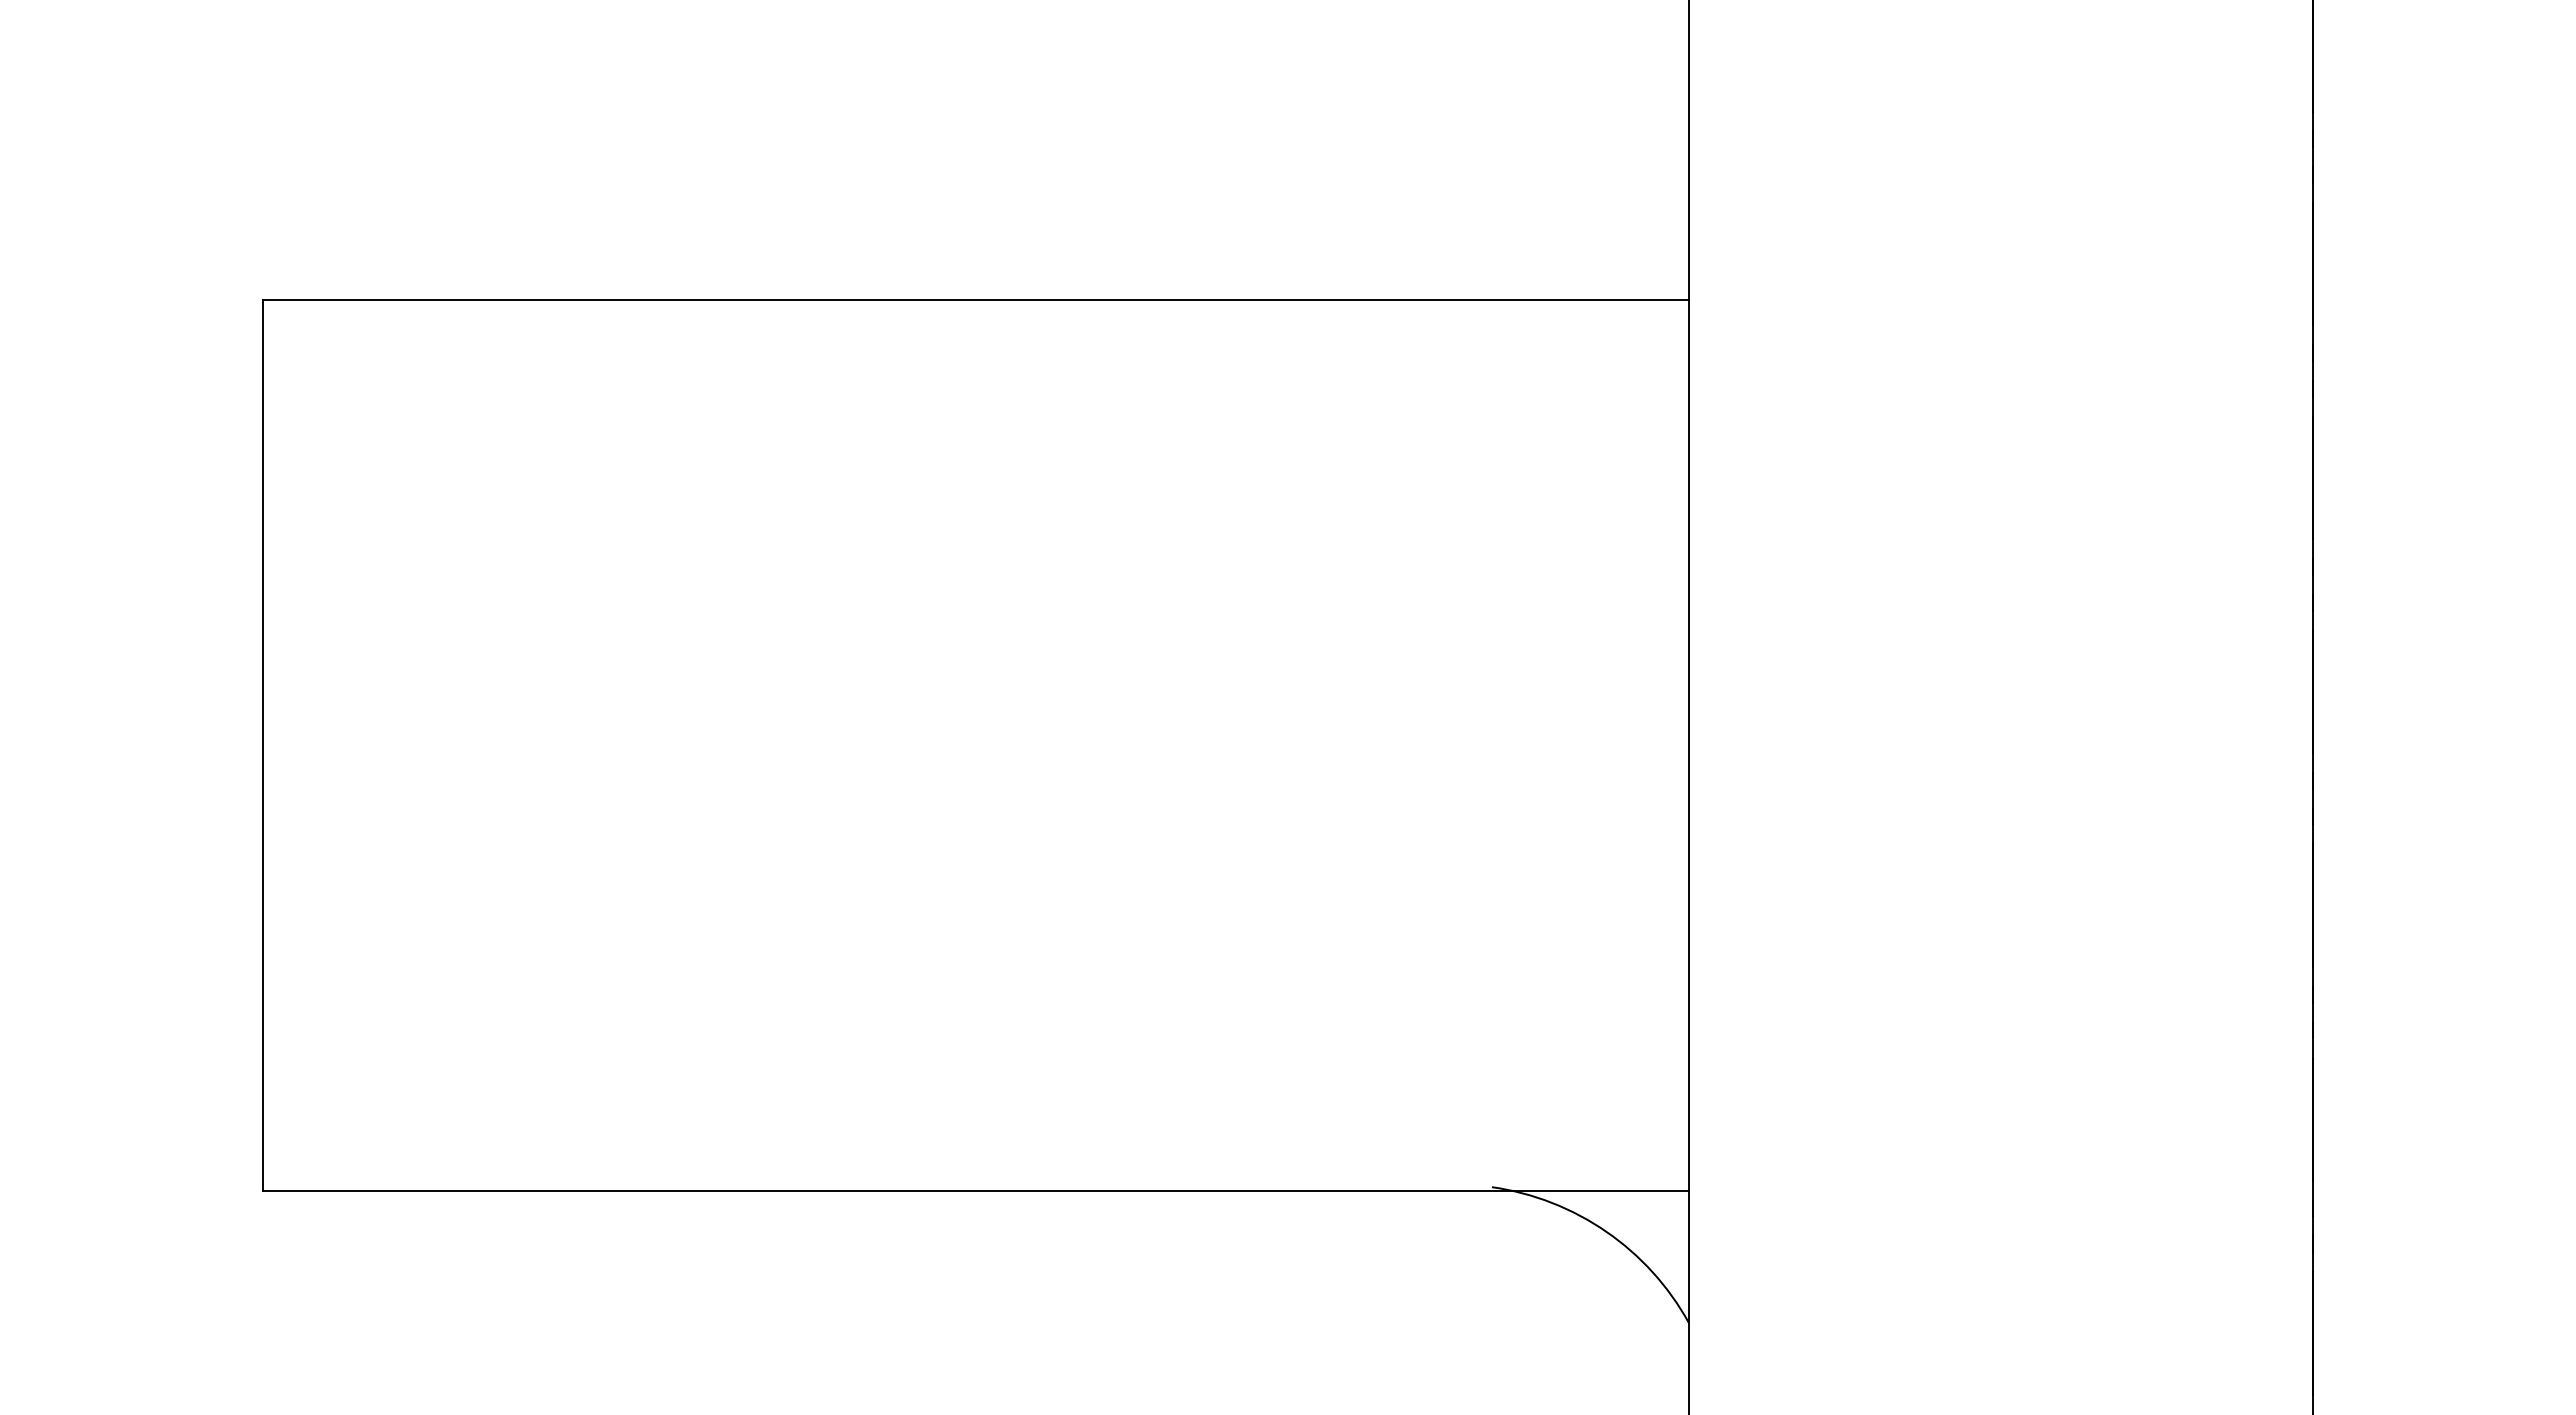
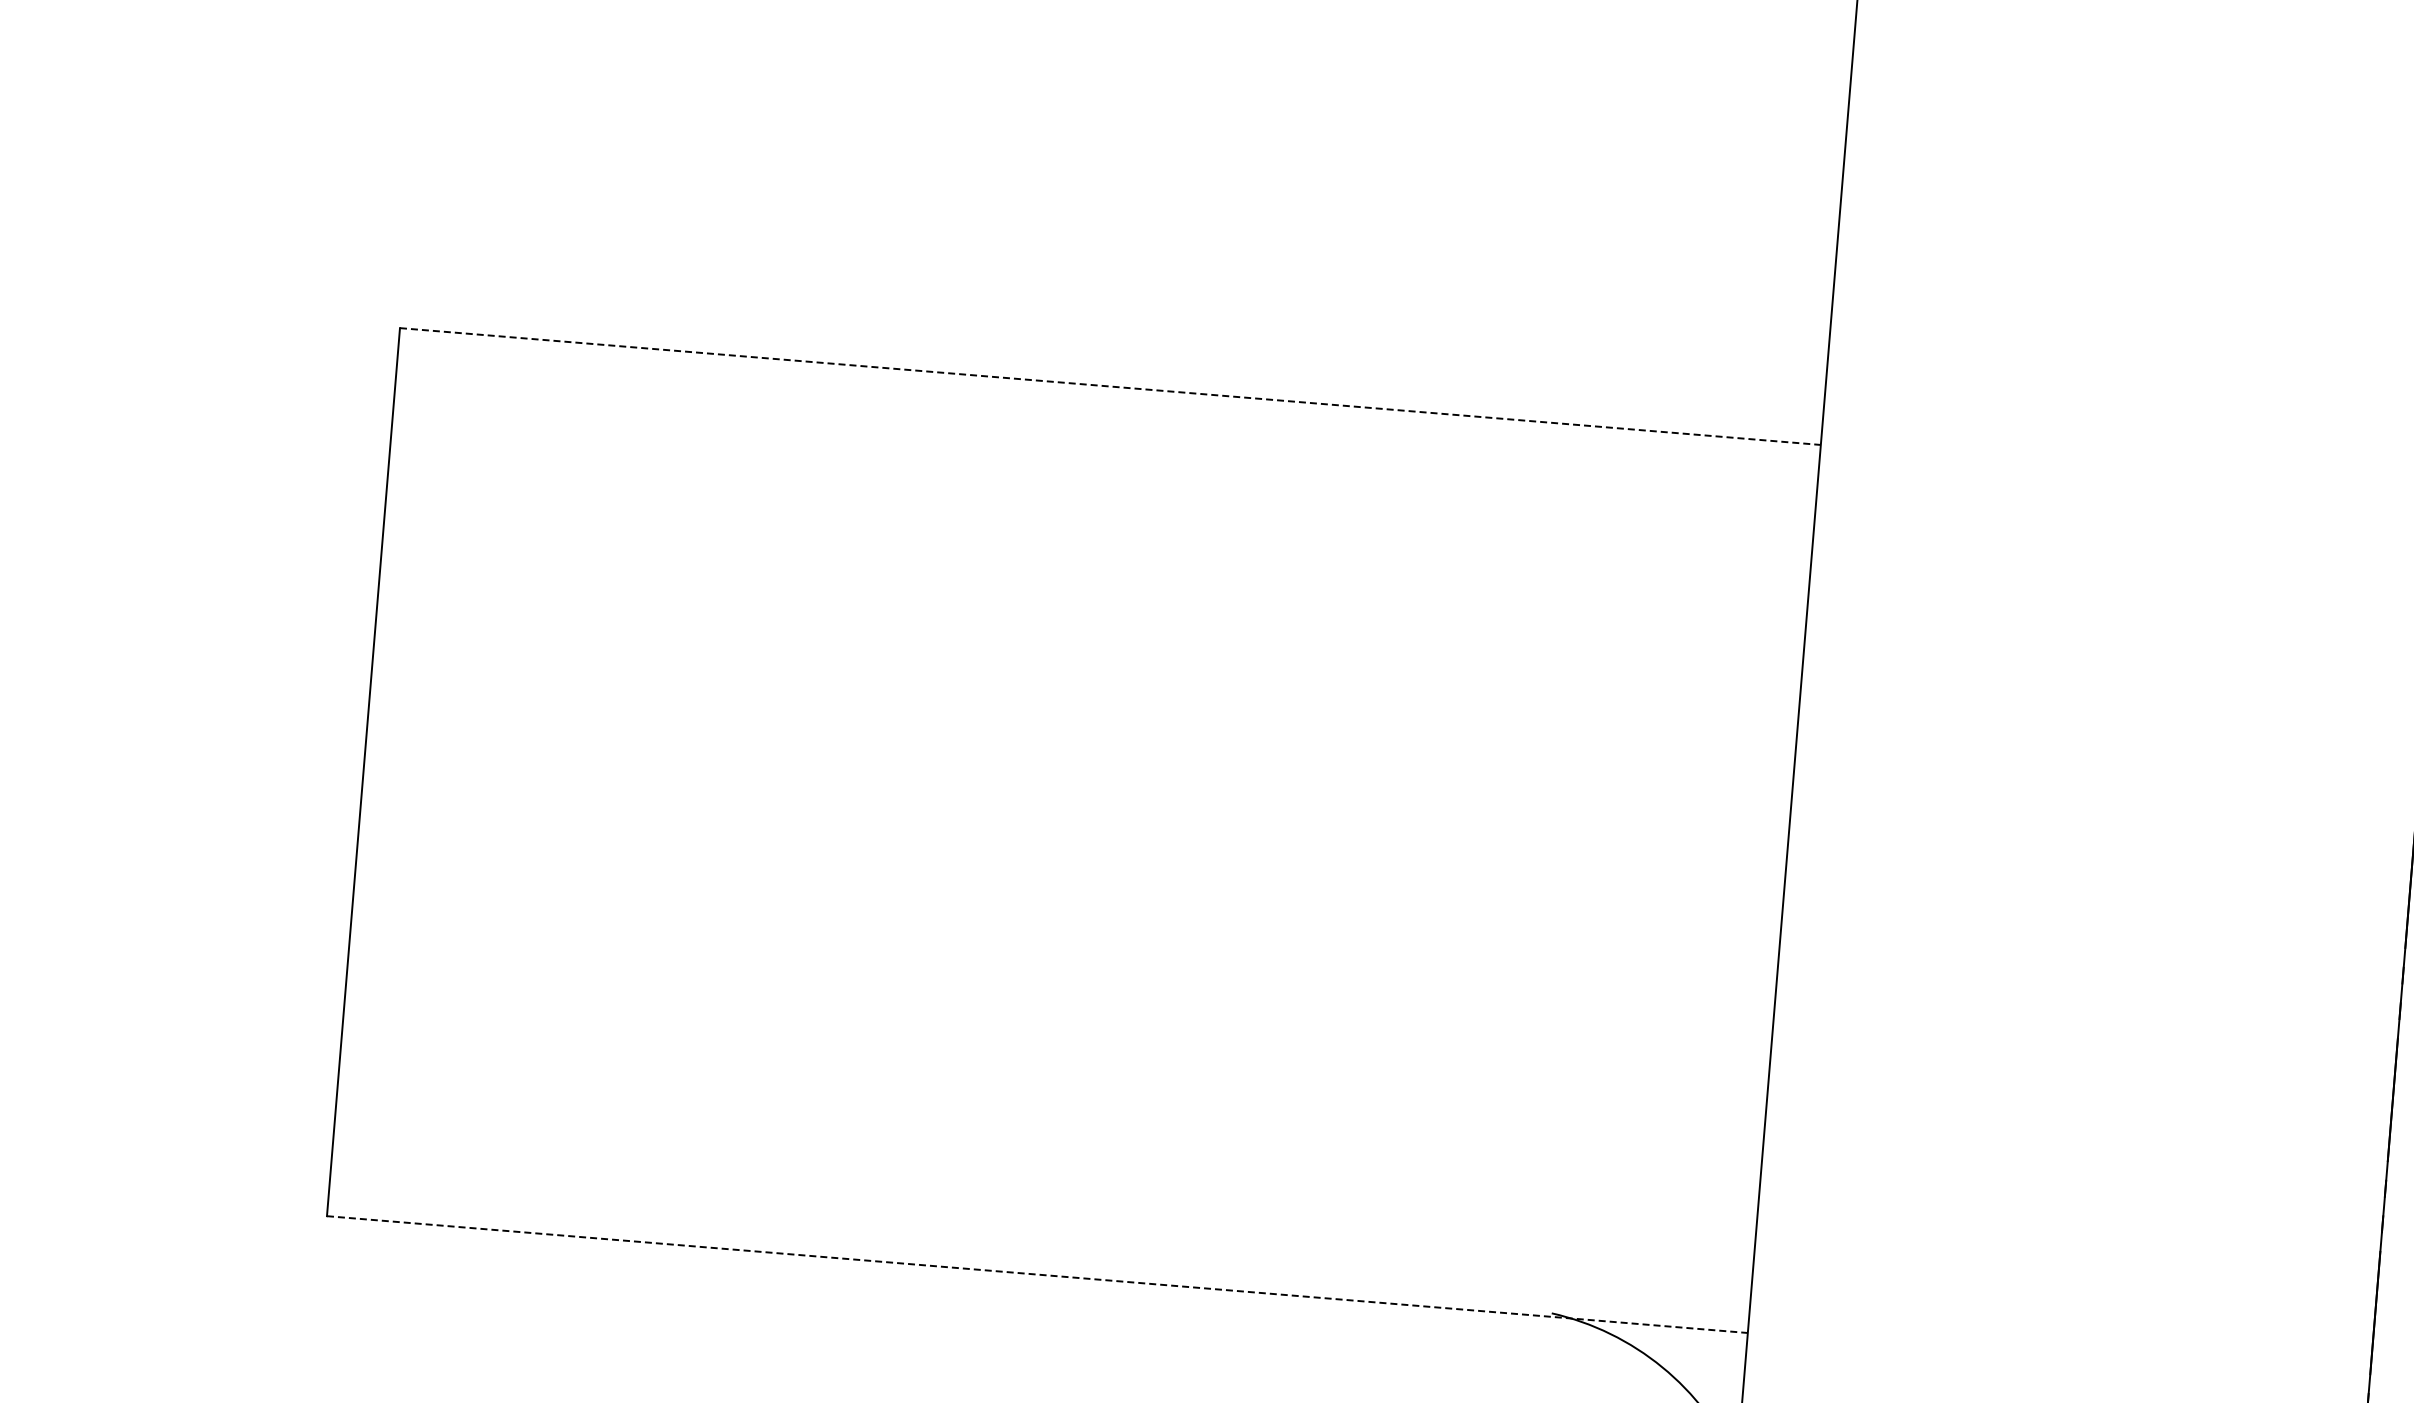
line: (976, 299) -> (1110, 386), solid -> dashed
line: (976, 1190) -> (1037, 1274), solid -> dashed

